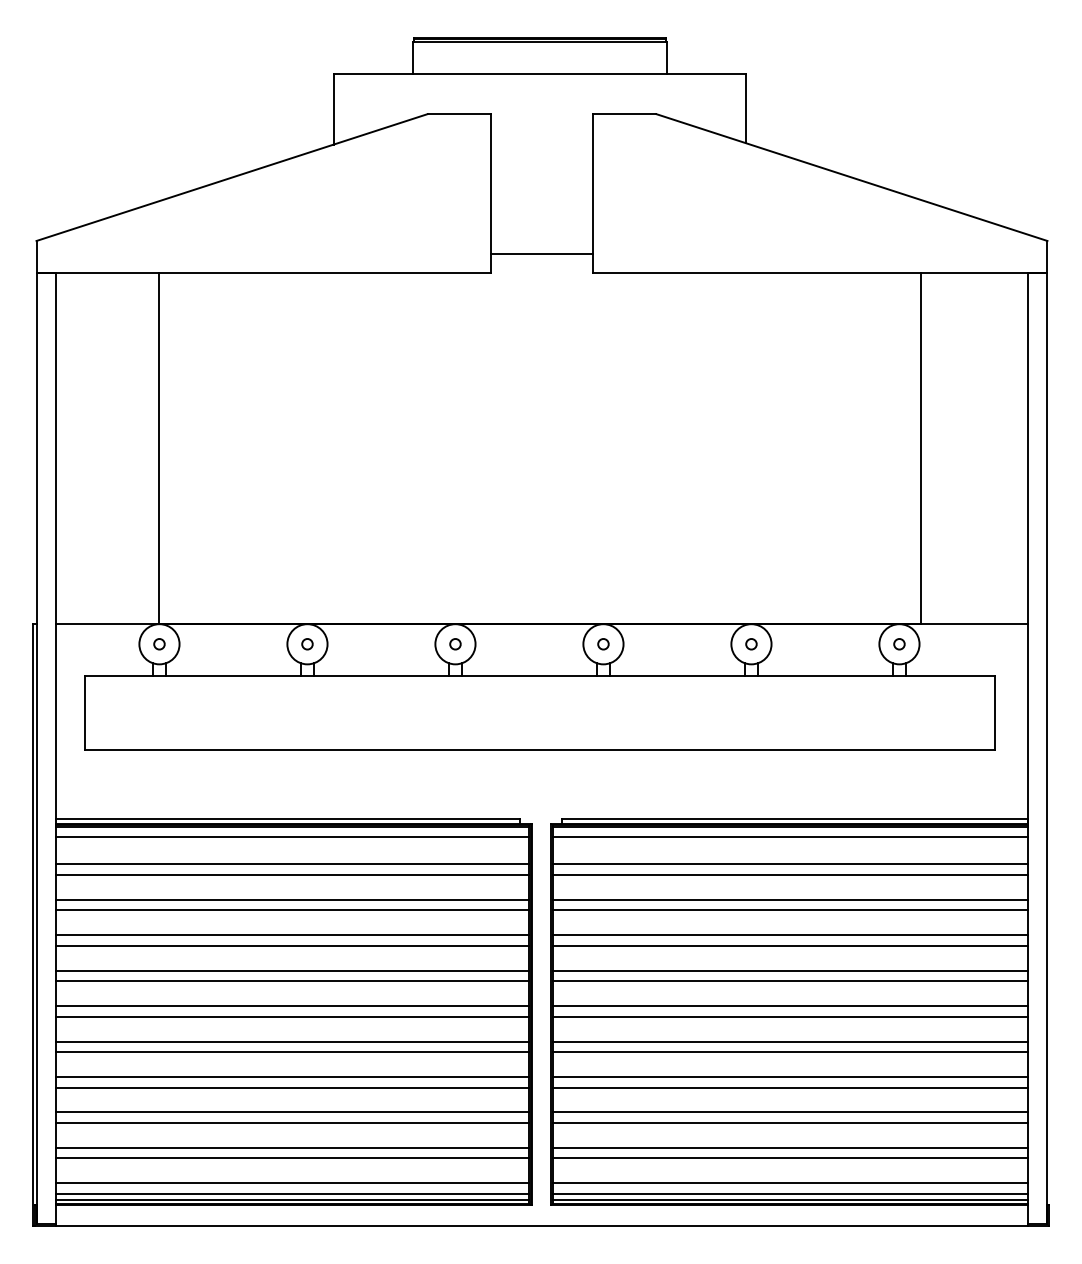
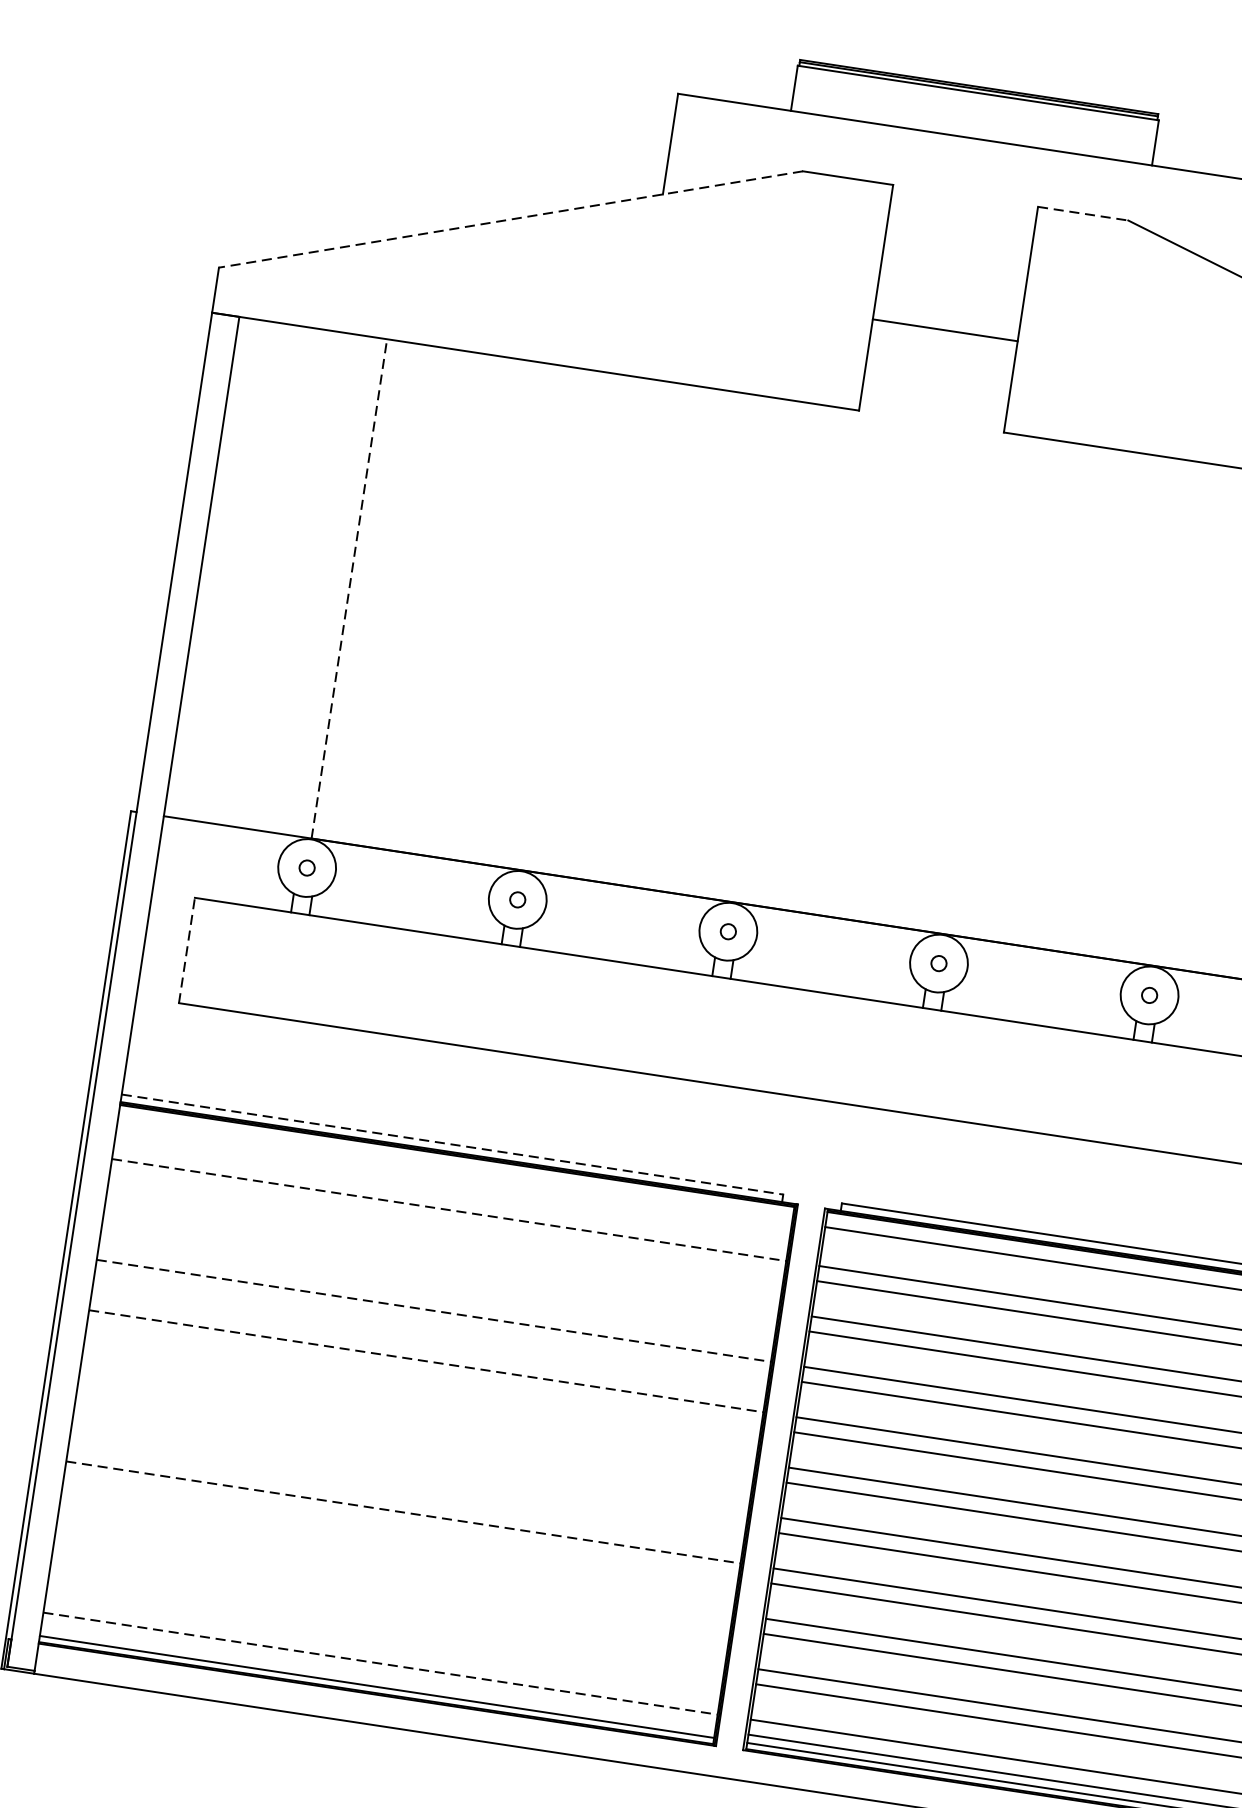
line: (624, 114) -> (1082, 214), solid -> dashed
line: (232, 177) -> (511, 219), solid -> dashed
line: (541, 253) -> (944, 330), moved
line: (159, 447) -> (349, 588), solid -> dashed
line: (85, 713) -> (186, 950), solid -> dashed
line: (288, 819) -> (453, 1145), solid -> dashed
line: (292, 837) -> (454, 1171), removed
line: (292, 864) -> (449, 1210), solid -> dashed
line: (292, 875) -> (446, 1225), removed
line: (292, 899) -> (441, 1259), removed
line: (292, 910) -> (439, 1275), removed
line: (292, 935) -> (433, 1311), solid -> dashed
line: (292, 945) -> (431, 1325), removed
line: (292, 970) -> (426, 1360), solid -> dashed
line: (292, 981) -> (423, 1376), removed
line: (292, 1006) -> (418, 1412), removed
line: (292, 1016) -> (416, 1426), removed
line: (292, 1041) -> (410, 1461), removed
line: (292, 1052) -> (408, 1477), removed
line: (292, 1076) -> (403, 1511), solid -> dashed
line: (292, 1087) -> (401, 1527), removed
line: (292, 1112) -> (395, 1563), removed
line: (292, 1122) -> (393, 1577), removed
line: (292, 1147) -> (388, 1612), removed
line: (292, 1158) -> (385, 1628), removed
line: (292, 1183) -> (380, 1664), solid -> dashed
line: (292, 1193) -> (378, 1678), removed

